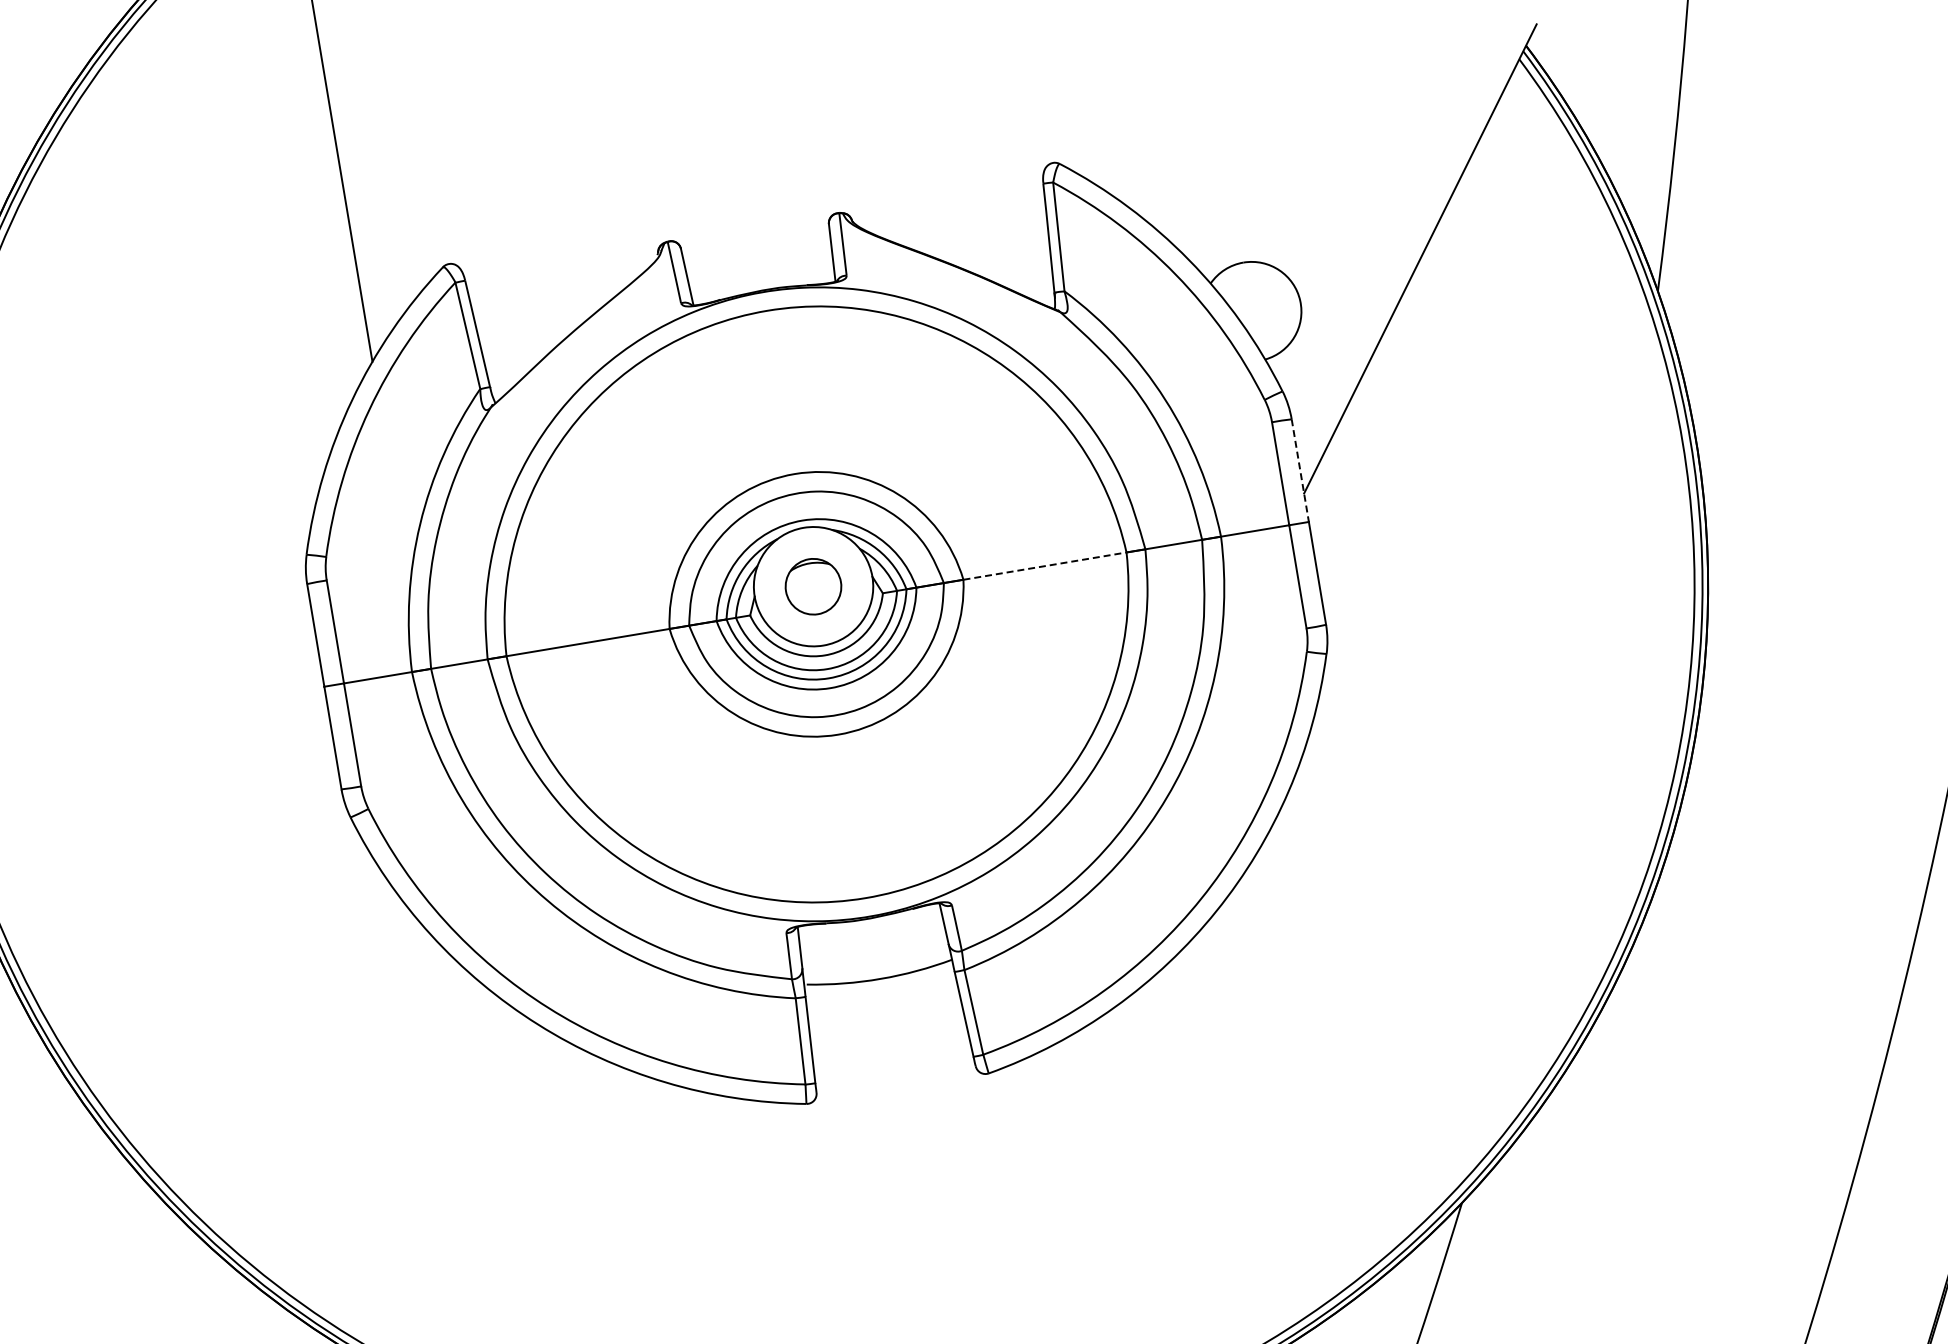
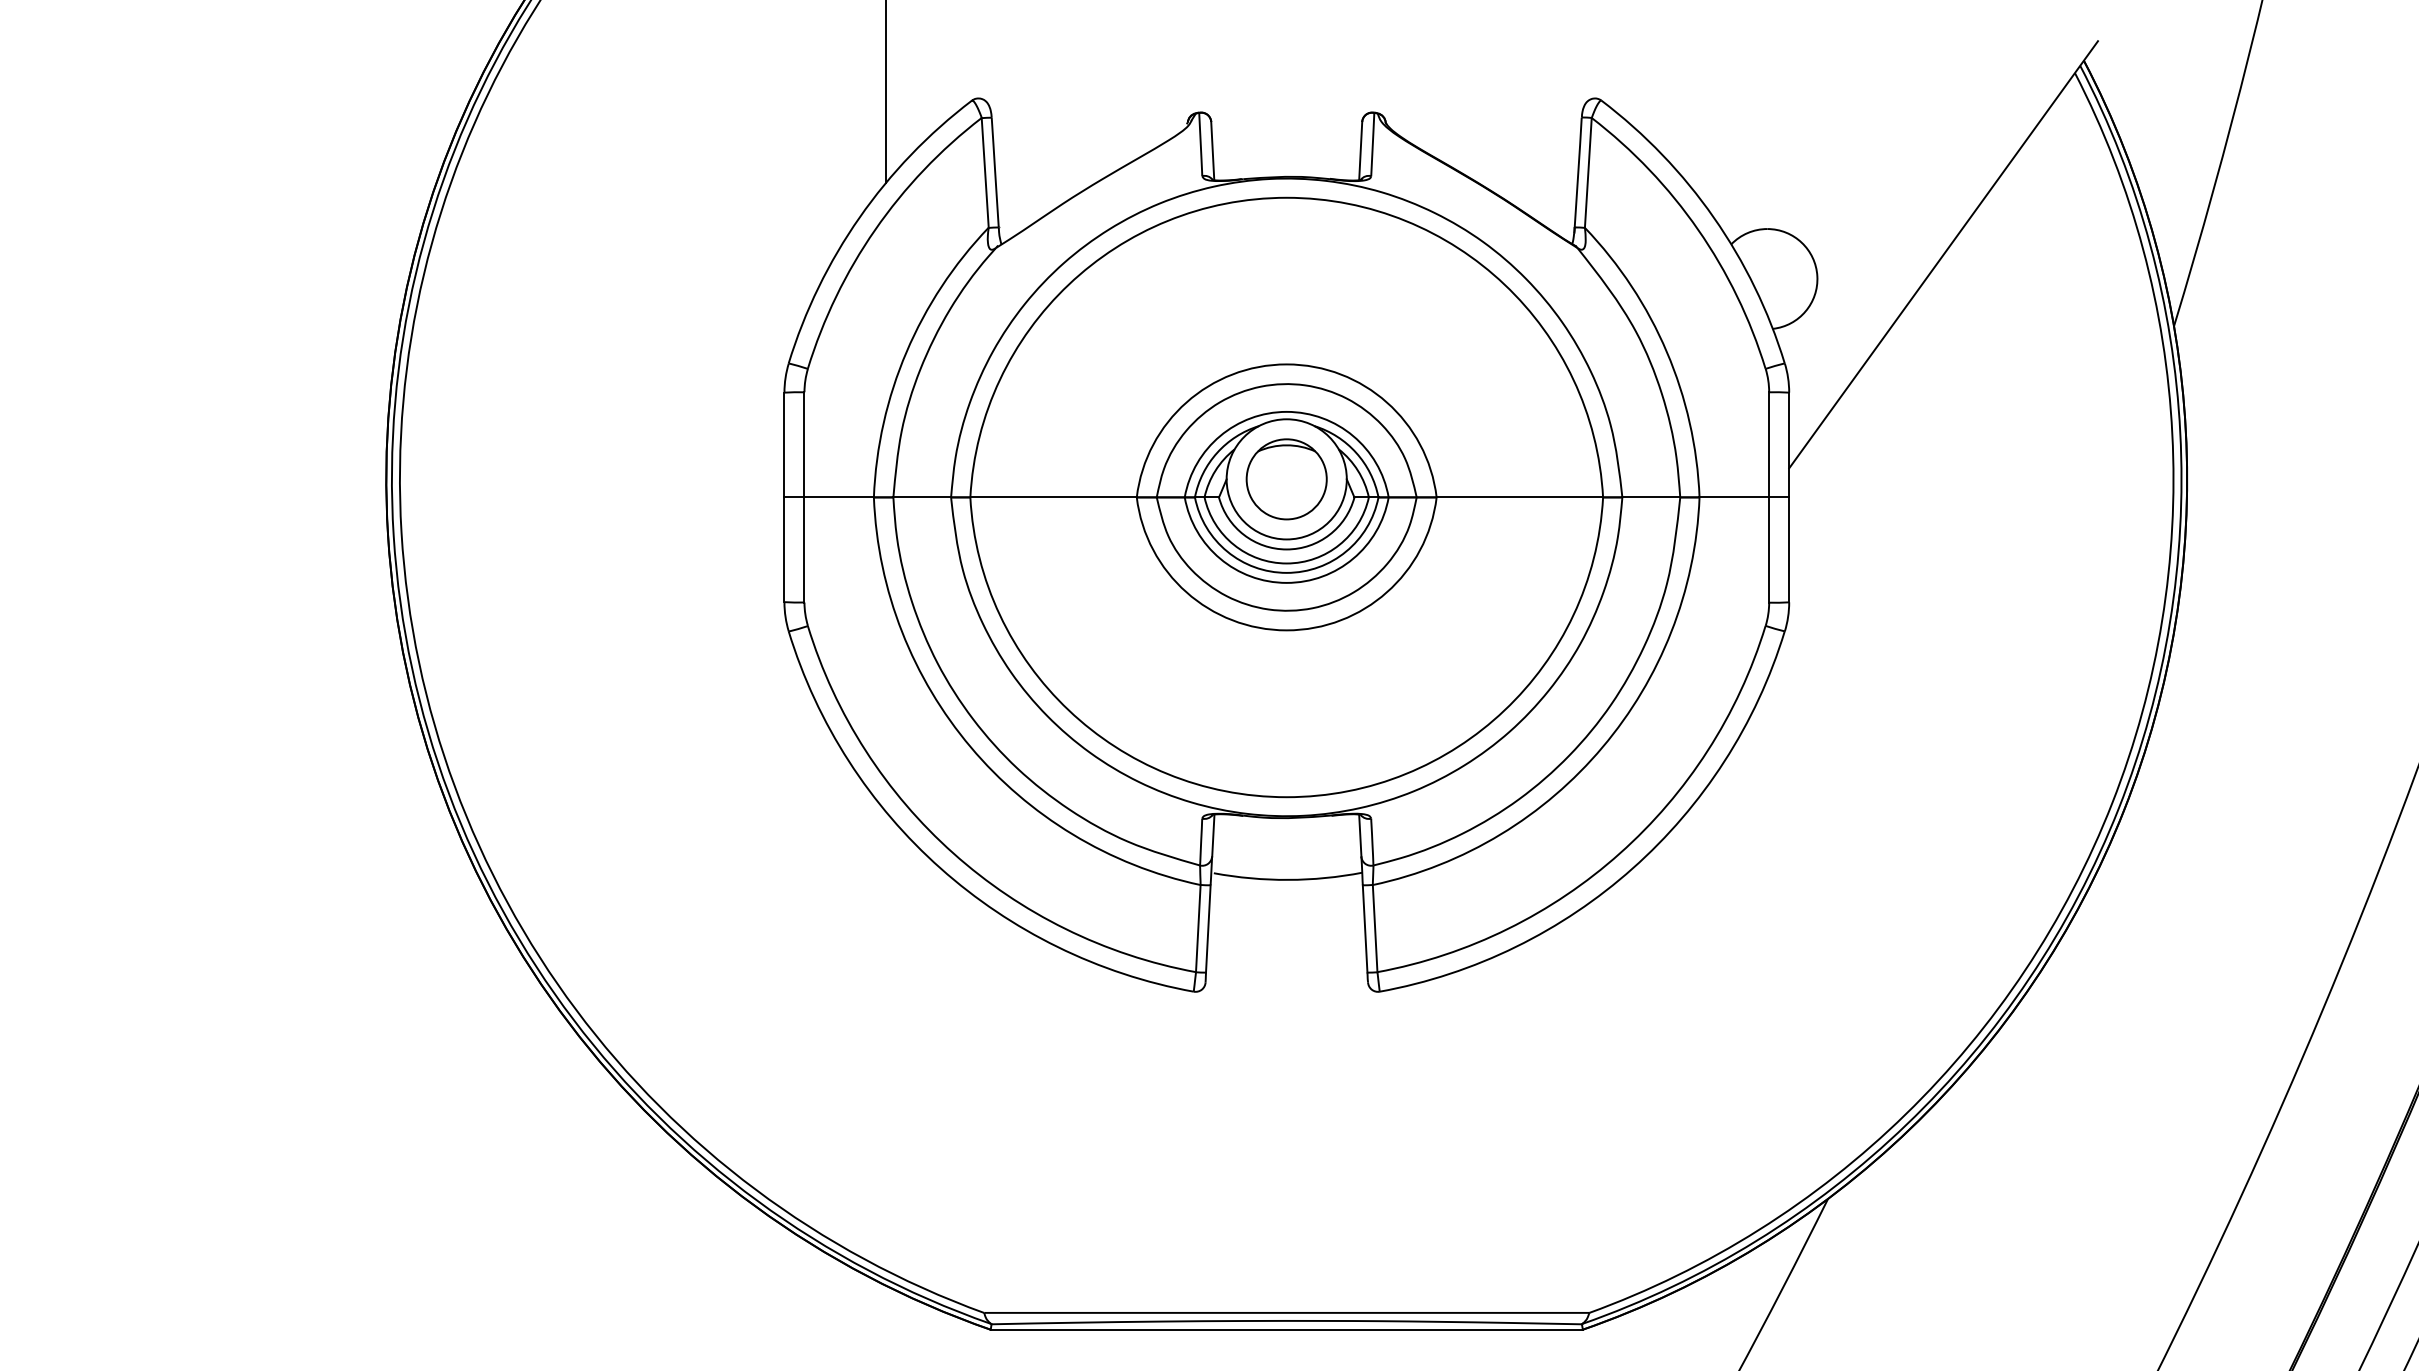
line: (1300, 471) -> (1789, 445), dashed -> solid
line: (1045, 566) -> (1520, 497), dashed -> solid
part: (813, 586) -> (1286, 479), size x1.43

